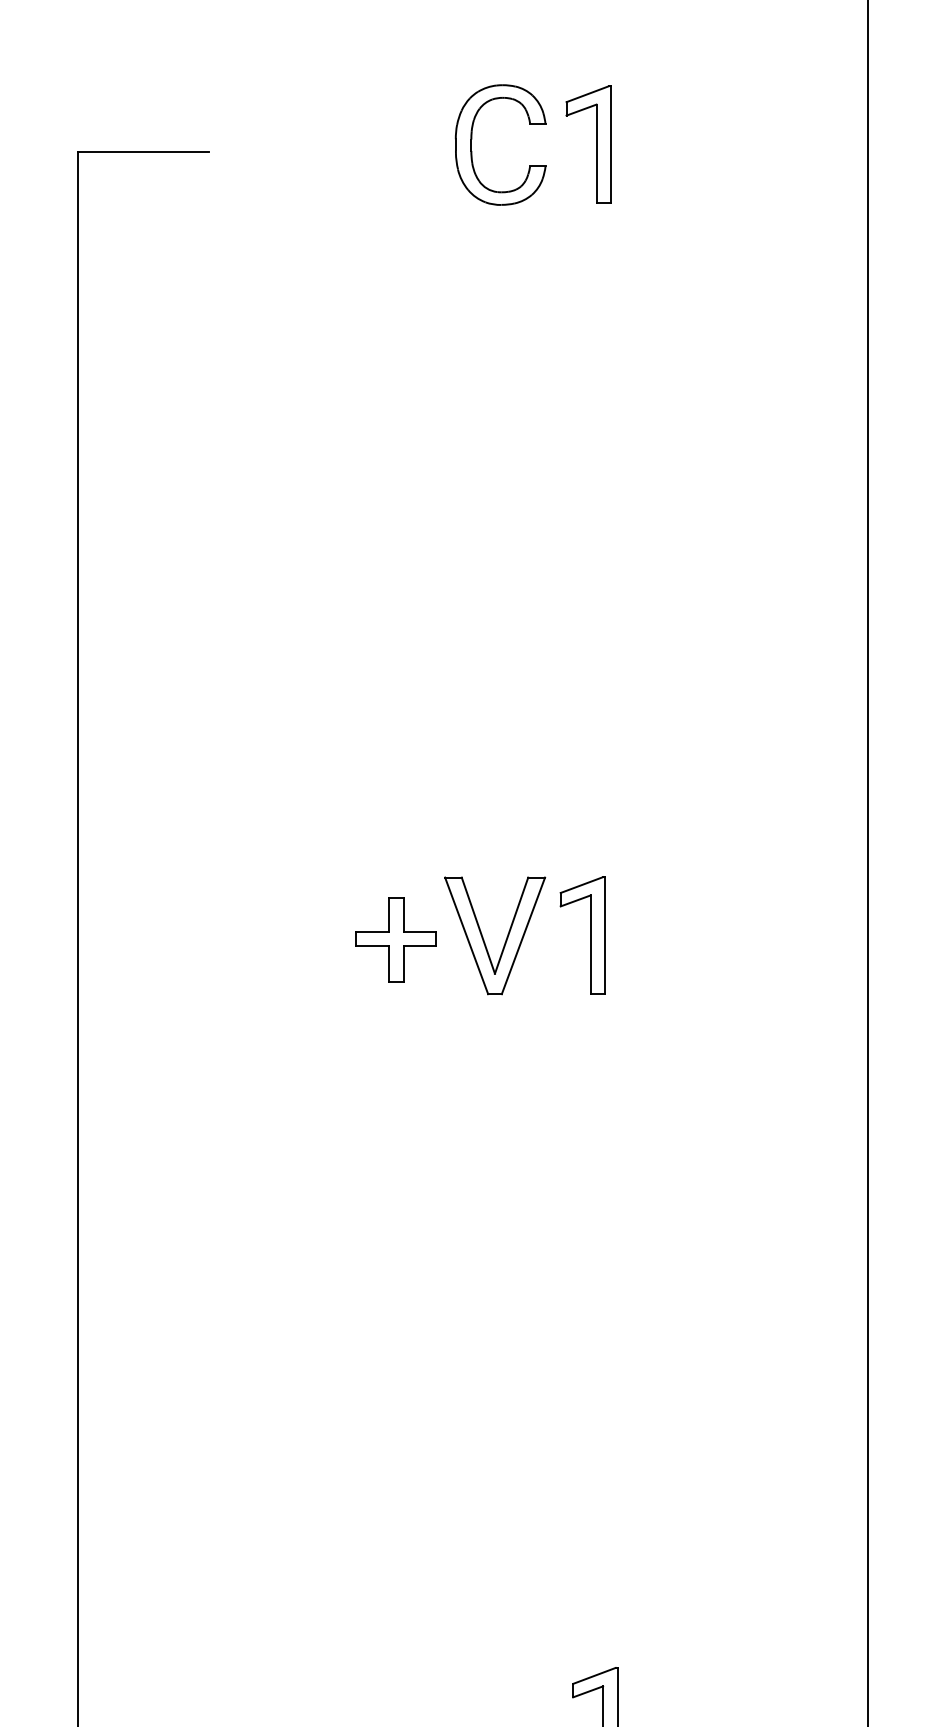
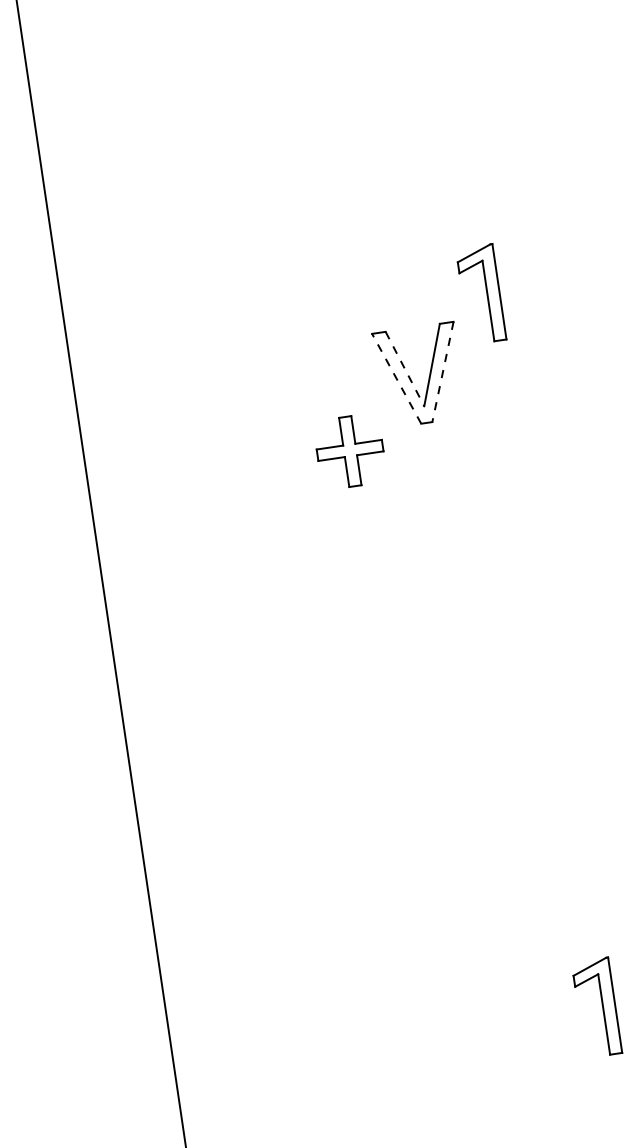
line: (478, 925) -> (405, 368), solid -> dashed
line: (466, 935) -> (396, 378), solid -> dashed
part: (590, 935) -> (487, 293), moved
line: (523, 936) -> (443, 372), solid -> dashed
part: (395, 939) -> (349, 451), moved

